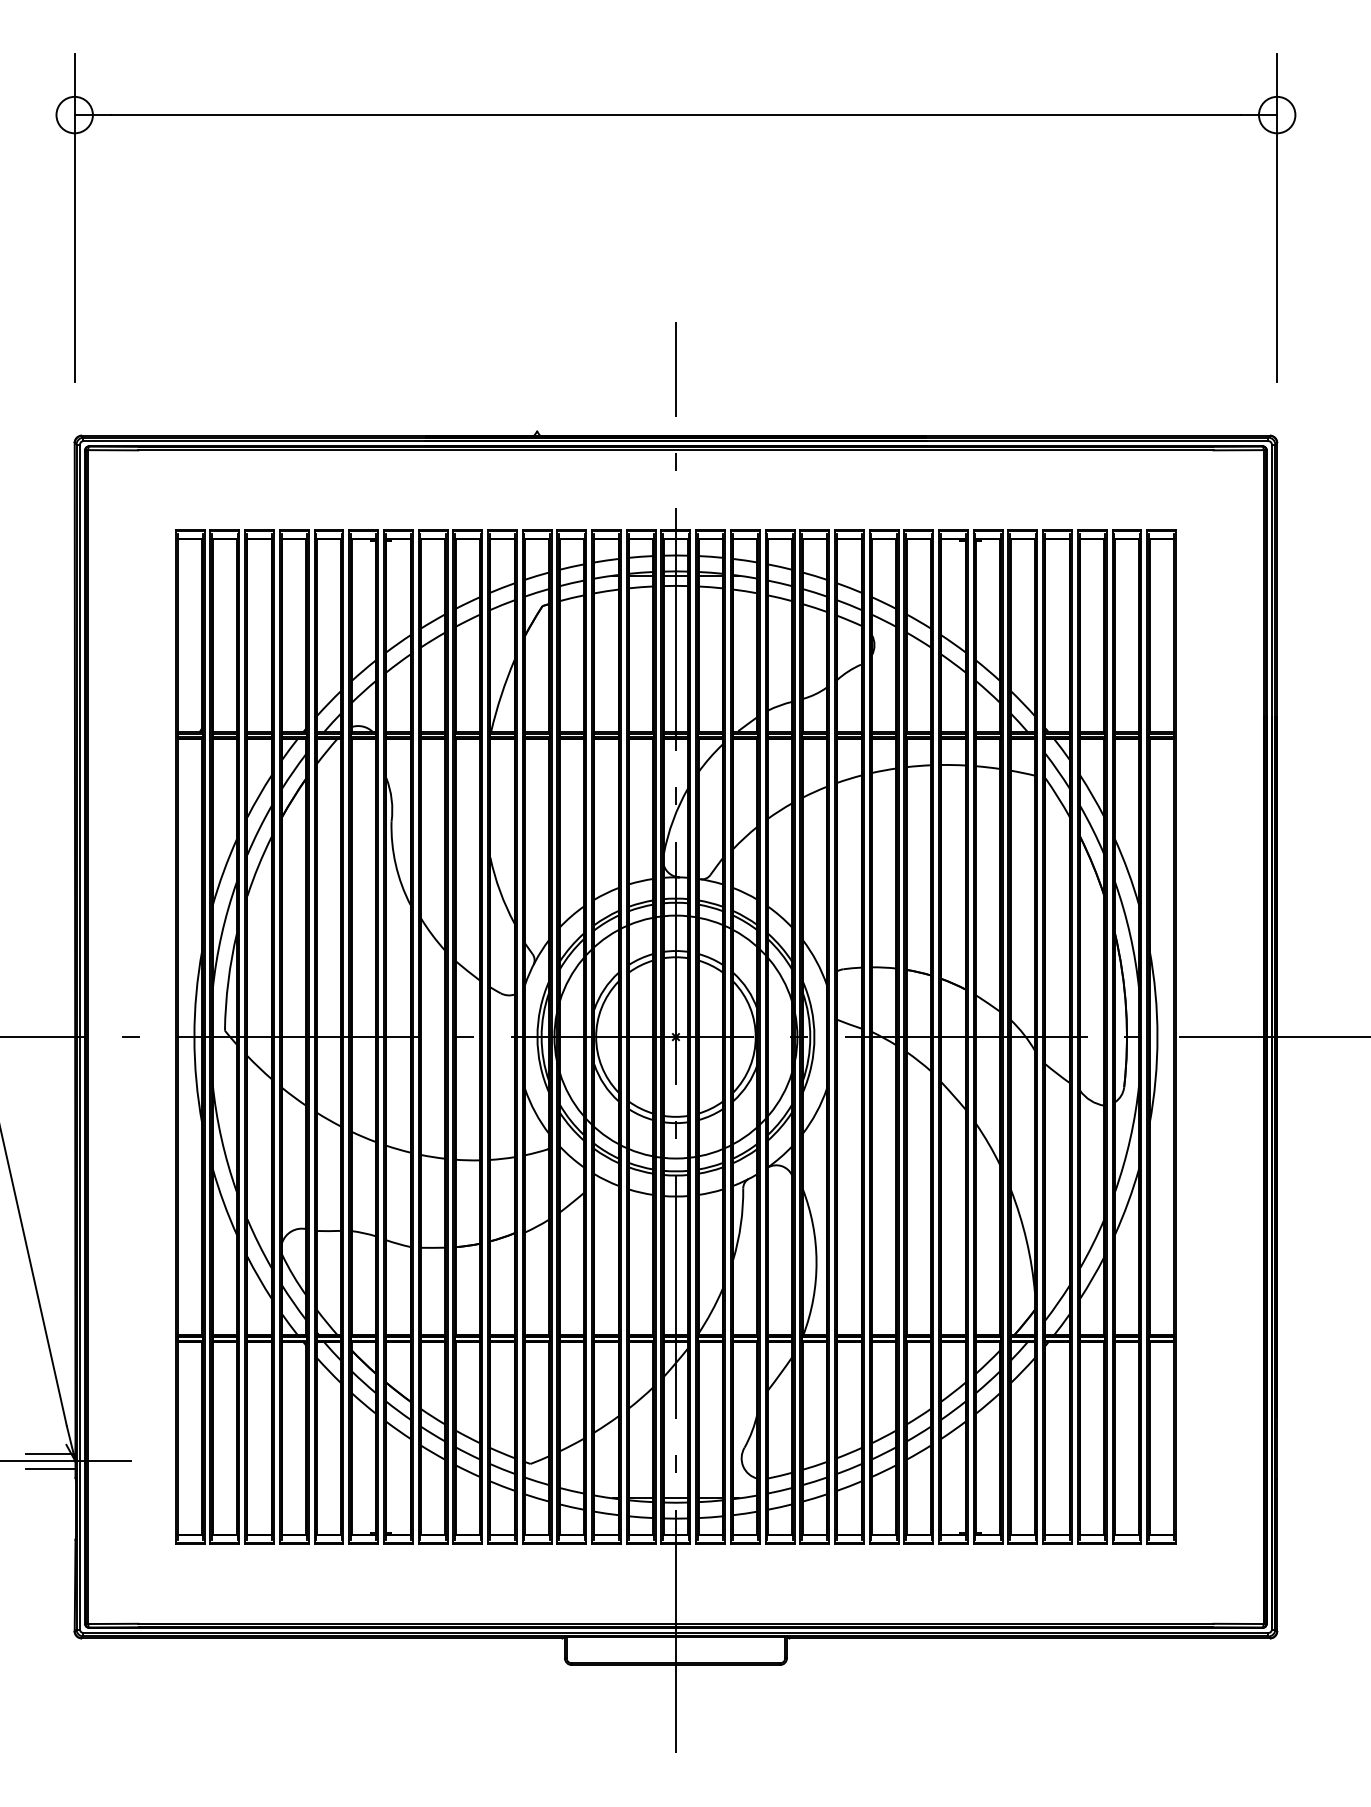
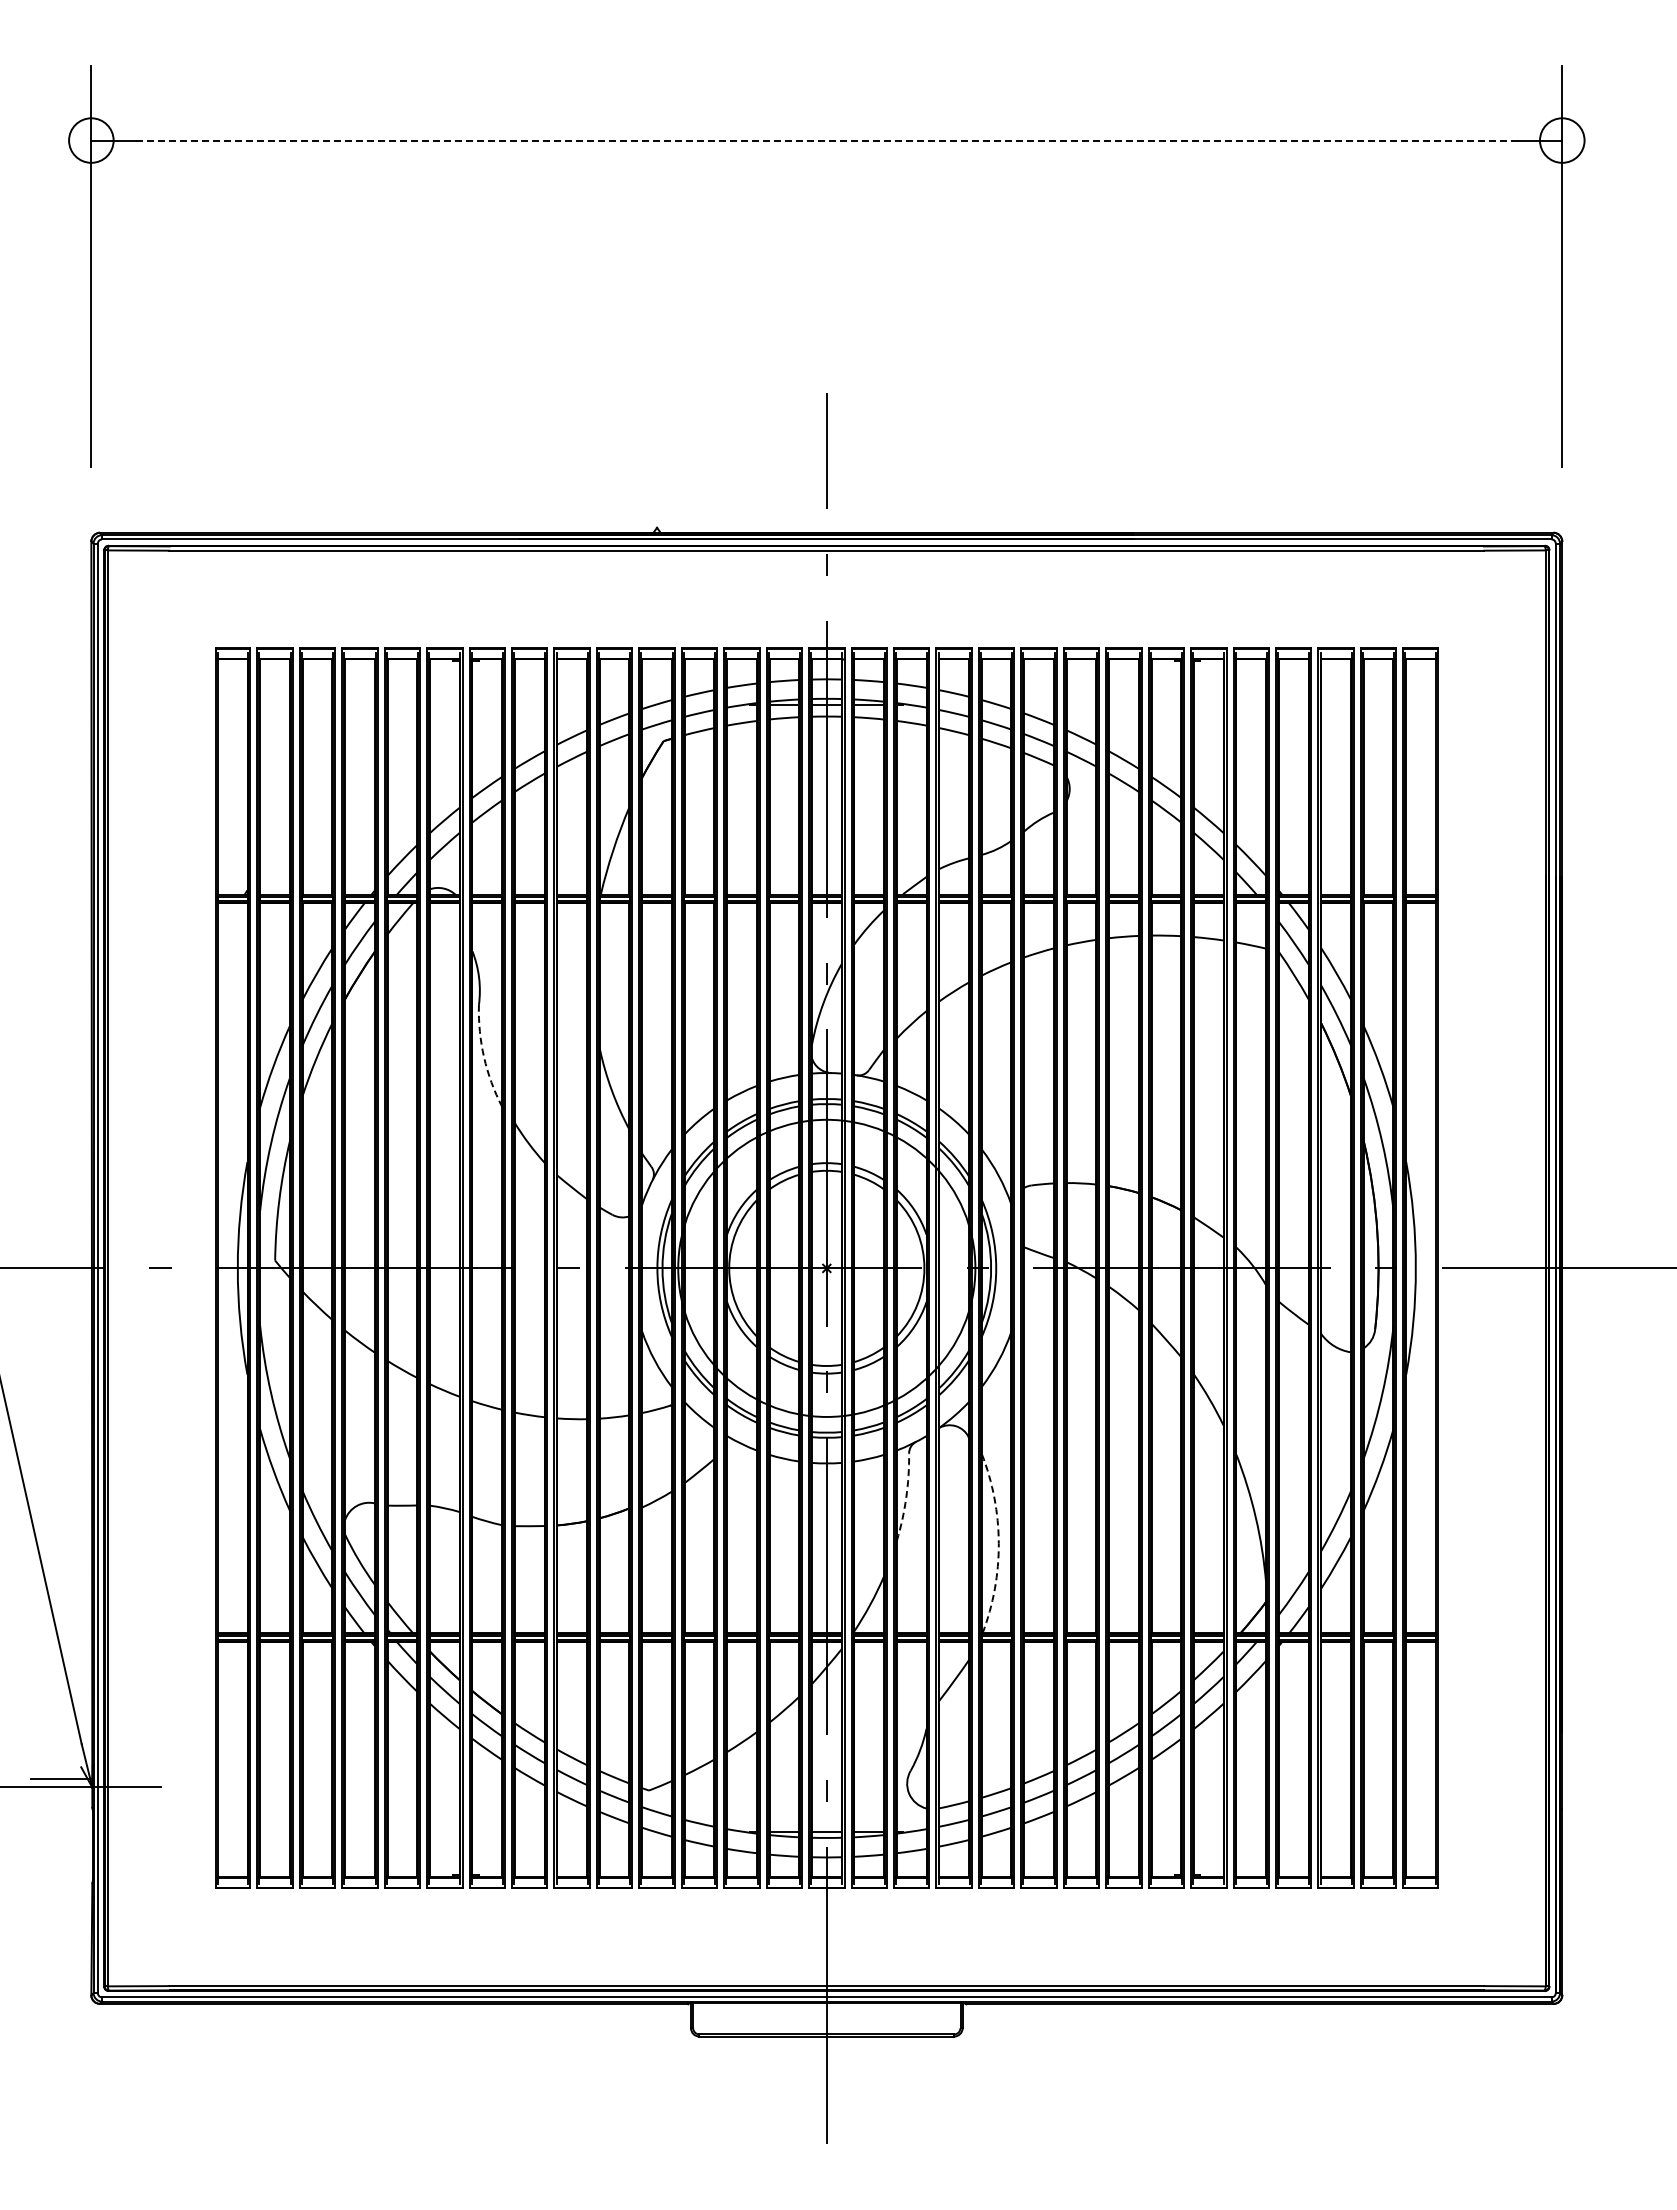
line: (675, 115) -> (826, 140), solid -> dashed
arc: (396, 864) -> (484, 1057), solid -> dashed
arc: (741, 1224) -> (906, 1497), solid -> dashed
arc: (816, 1261) -> (998, 1543), solid -> dashed
line: (50, 1469) -> (61, 1797), removed

